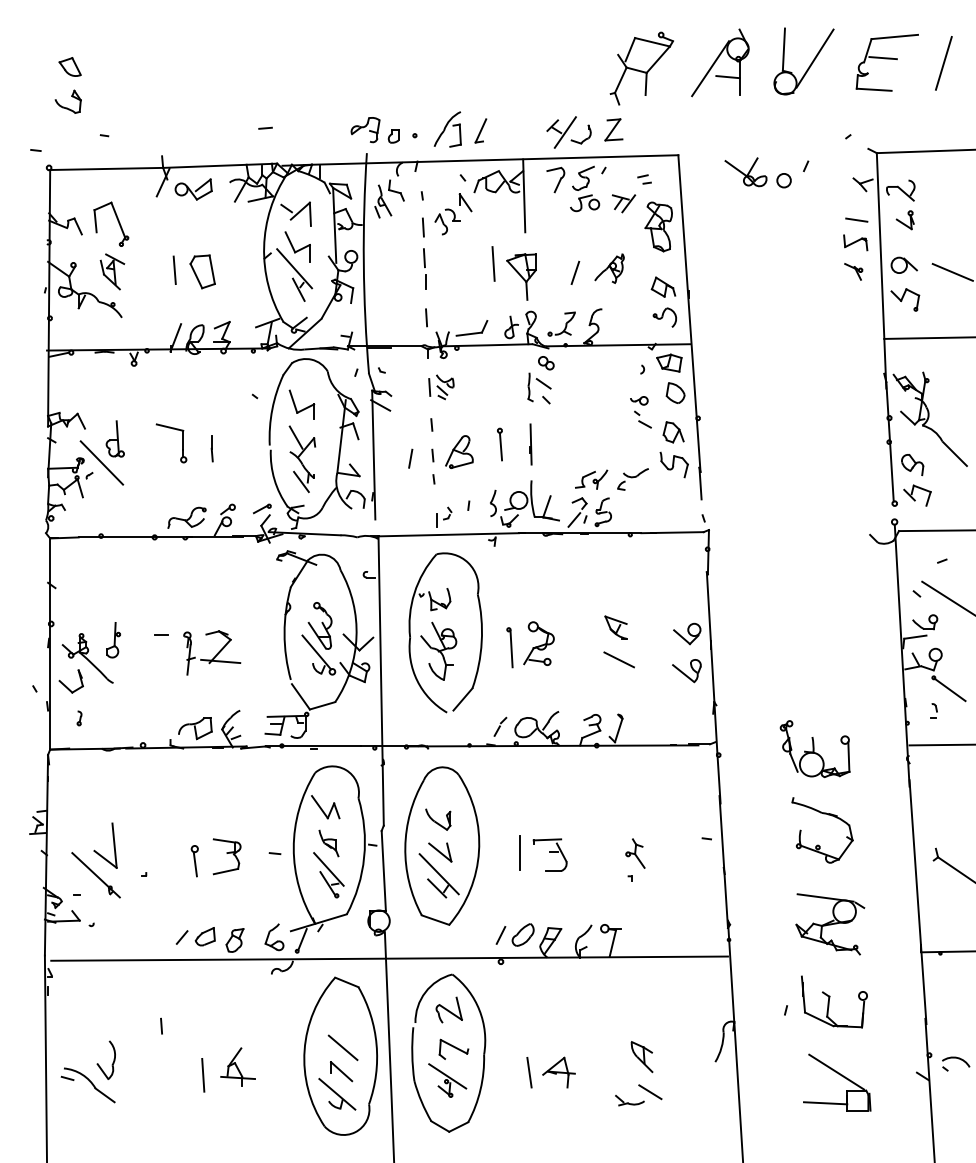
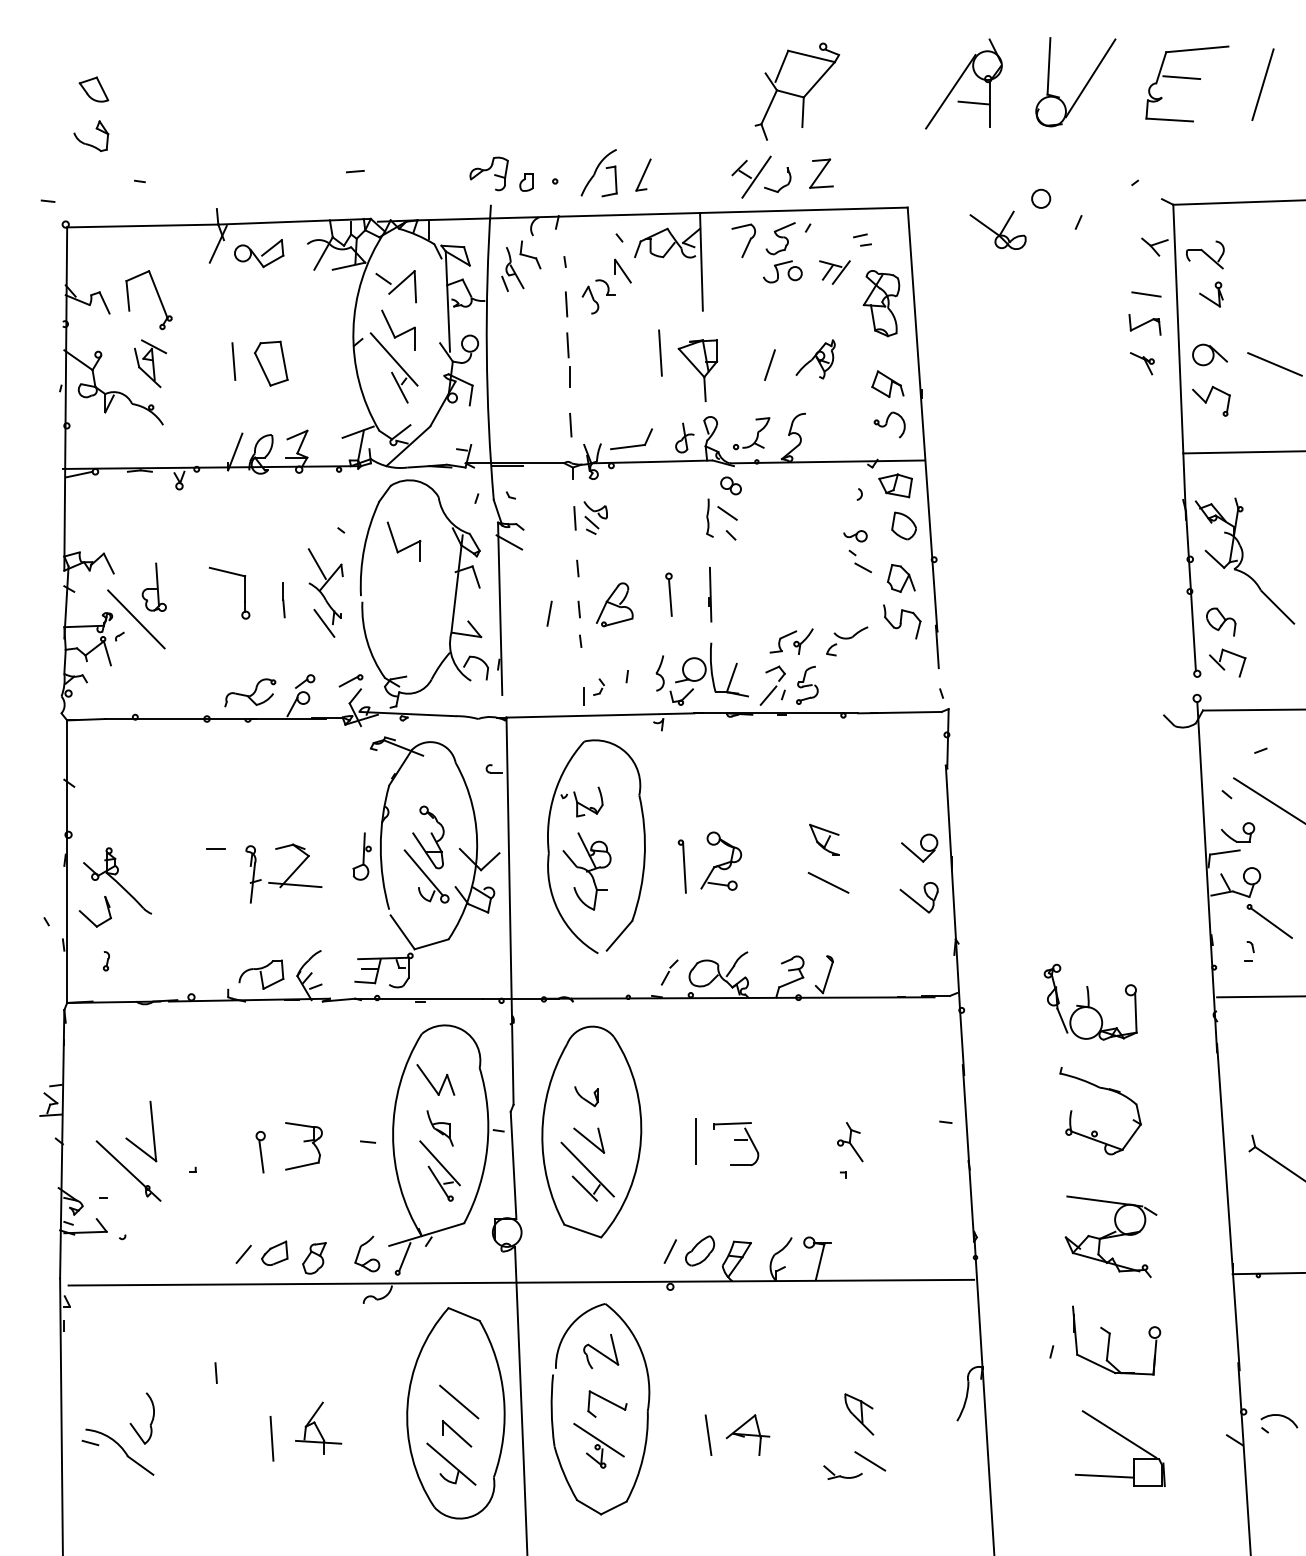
part: (641, 68) -> (796, 91), moved
circle: (783, 180) -> (1040, 198), moved
part: (302, 459) -> (325, 593), moved
part: (113, 640) -> (361, 856), moved
part: (438, 819) -> (586, 1096), size x0.7

